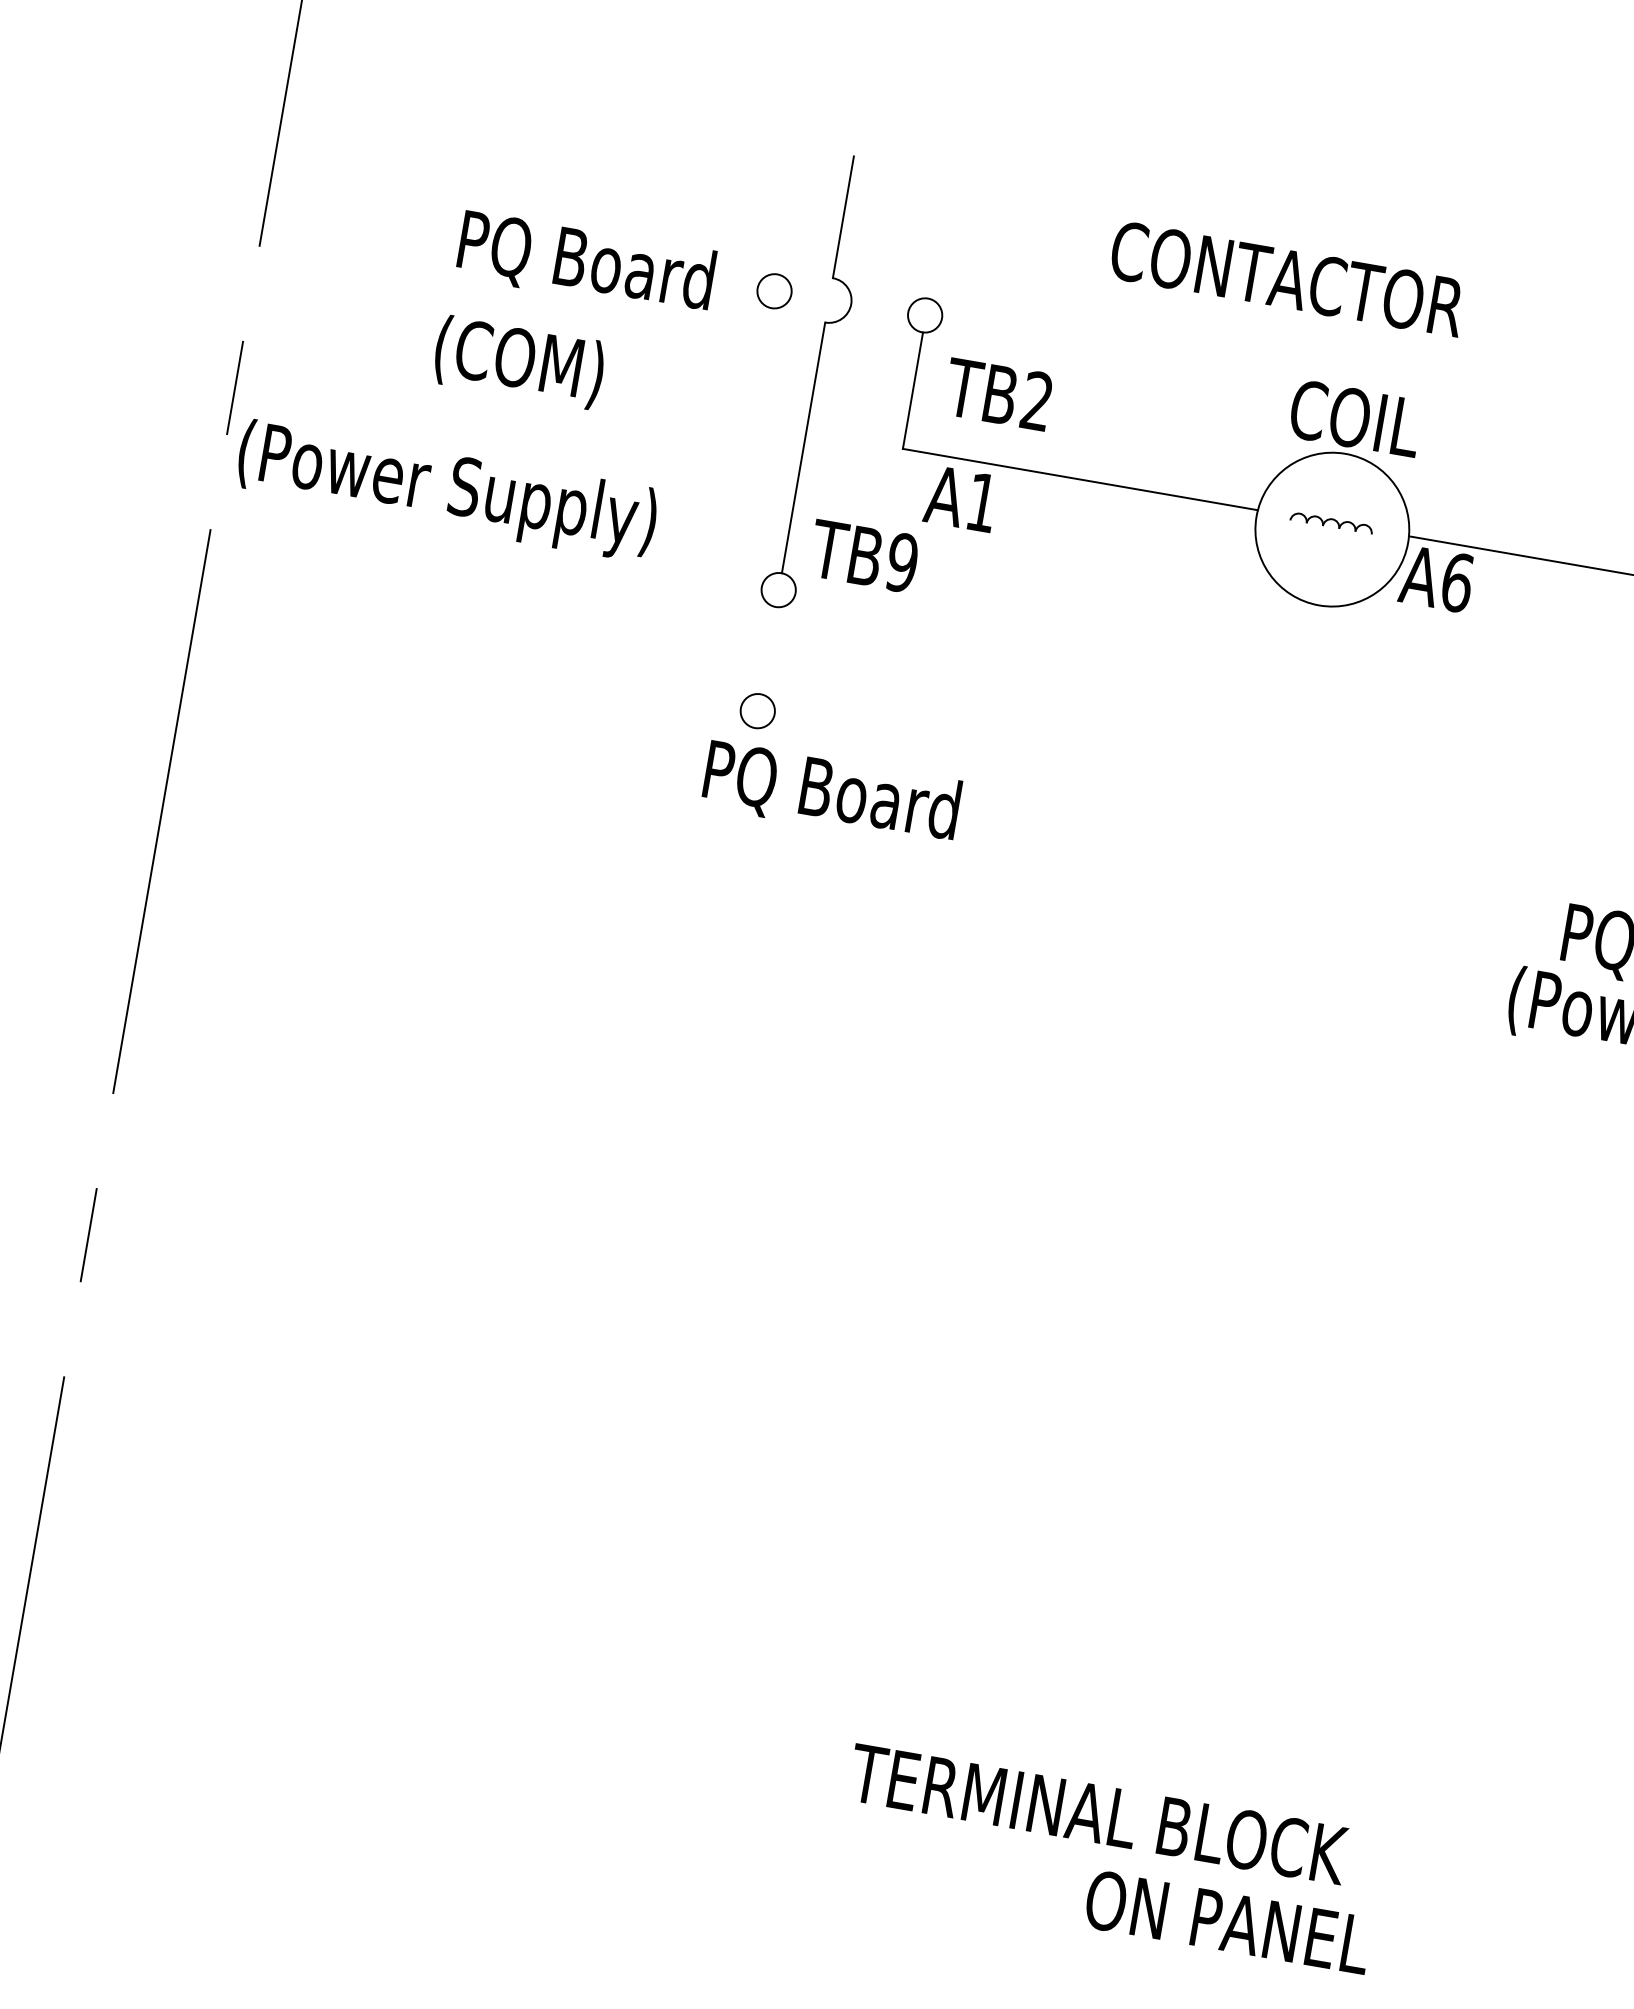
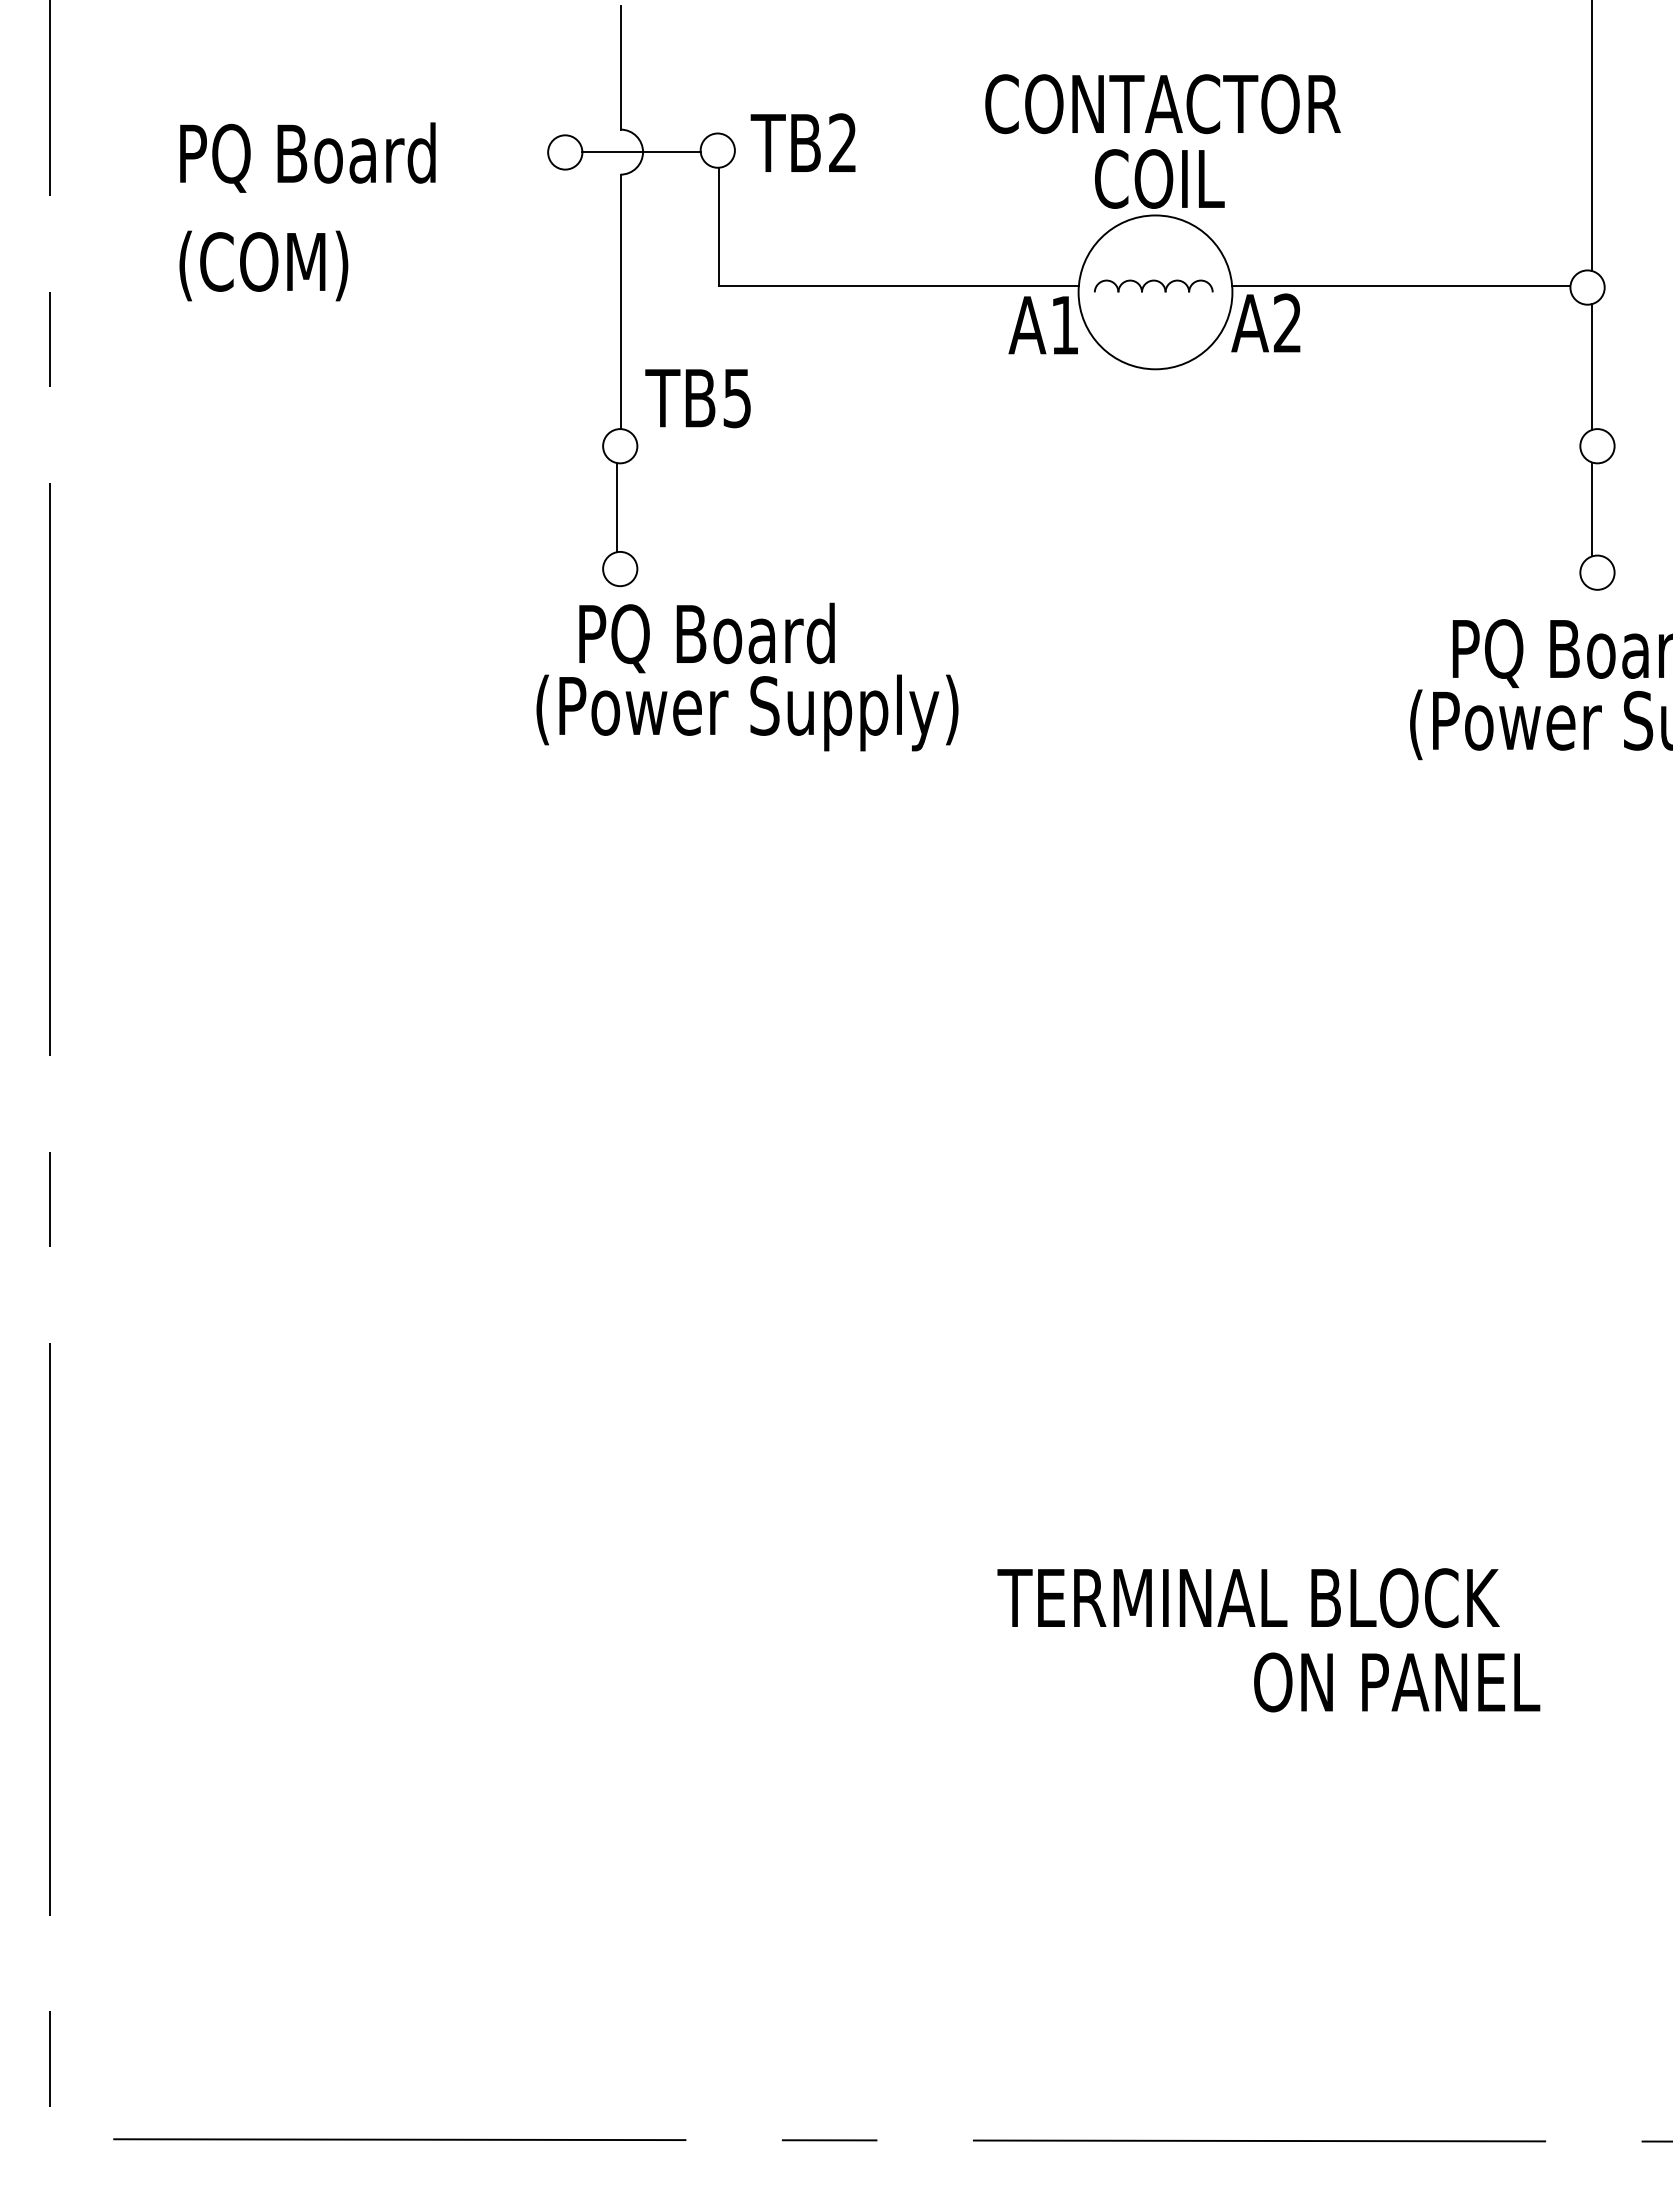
text: (585, 263) -> (307, 157), moved
text: (1287, 279) -> (1162, 104), moved
line: (849, 304) -> (641, 152), added
text: (519, 361) -> (263, 265), moved
text: (997, 393) -> (802, 142), moved
text: (447, 490) -> (747, 712), moved
text: (960, 498) -> (1042, 325), moved
part: (1331, 522) -> (1153, 285), size x1.43
text: (902, 562) -> (737, 397), TB9 -> TB5
text: (1457, 582) -> (1287, 323), A6 -> A2
line: (764, 649) -> (616, 507), added
text: (1098, 1813) -> (1248, 1597), moved
text: (1228, 1922) -> (1397, 1682), moved

